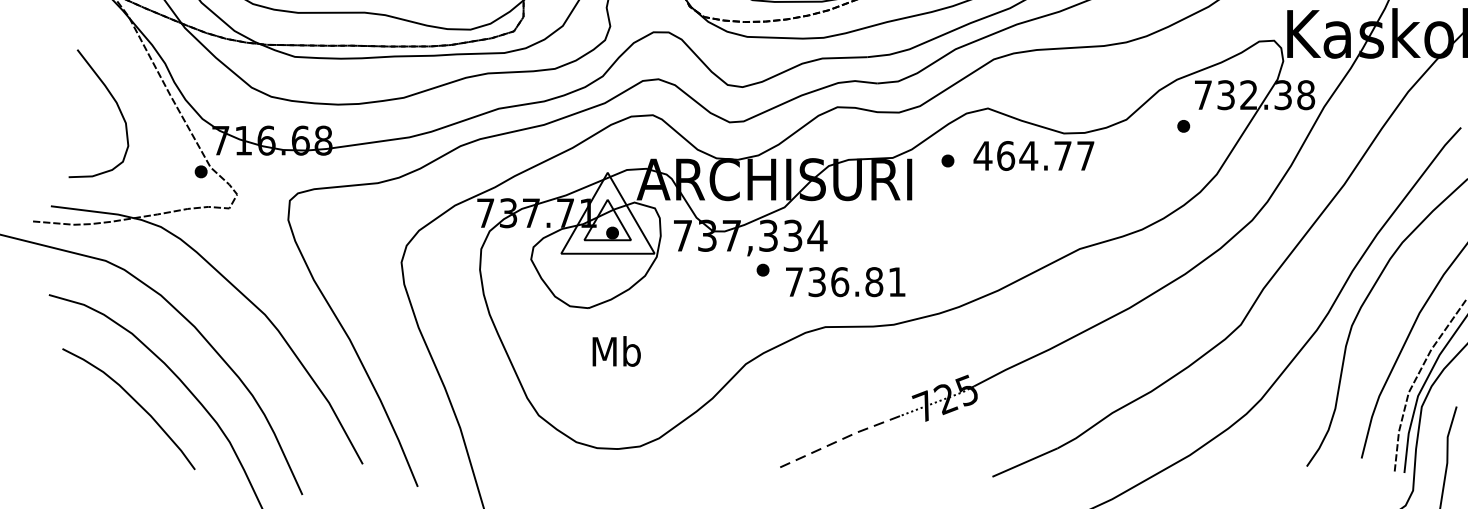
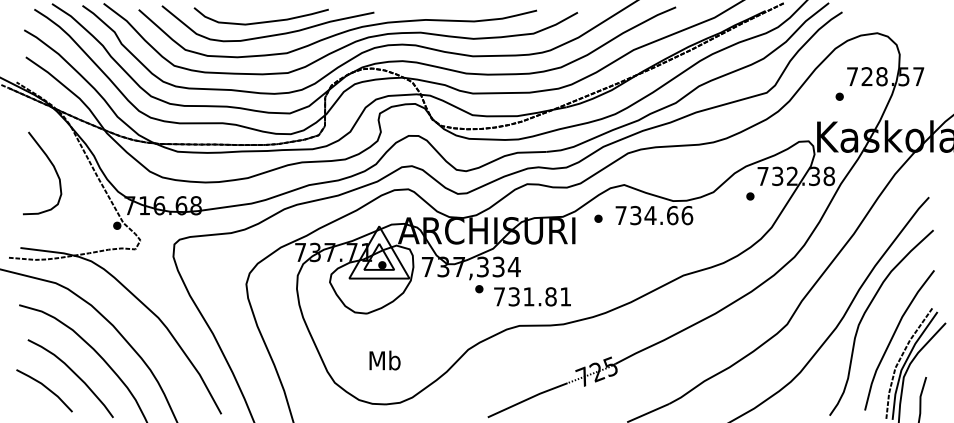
curve: (116, 106) -> (53, 168), moved
text: (1034, 155) -> (654, 215), 464.77 -> 734.66
text: (839, 281) -> (528, 296), 736.81 -> 731.81
text: (615, 351) -> (384, 360), moved
line: (91, 424) -> (46, 388), added
line: (837, 441) -> (527, 399), dashed -> solid

